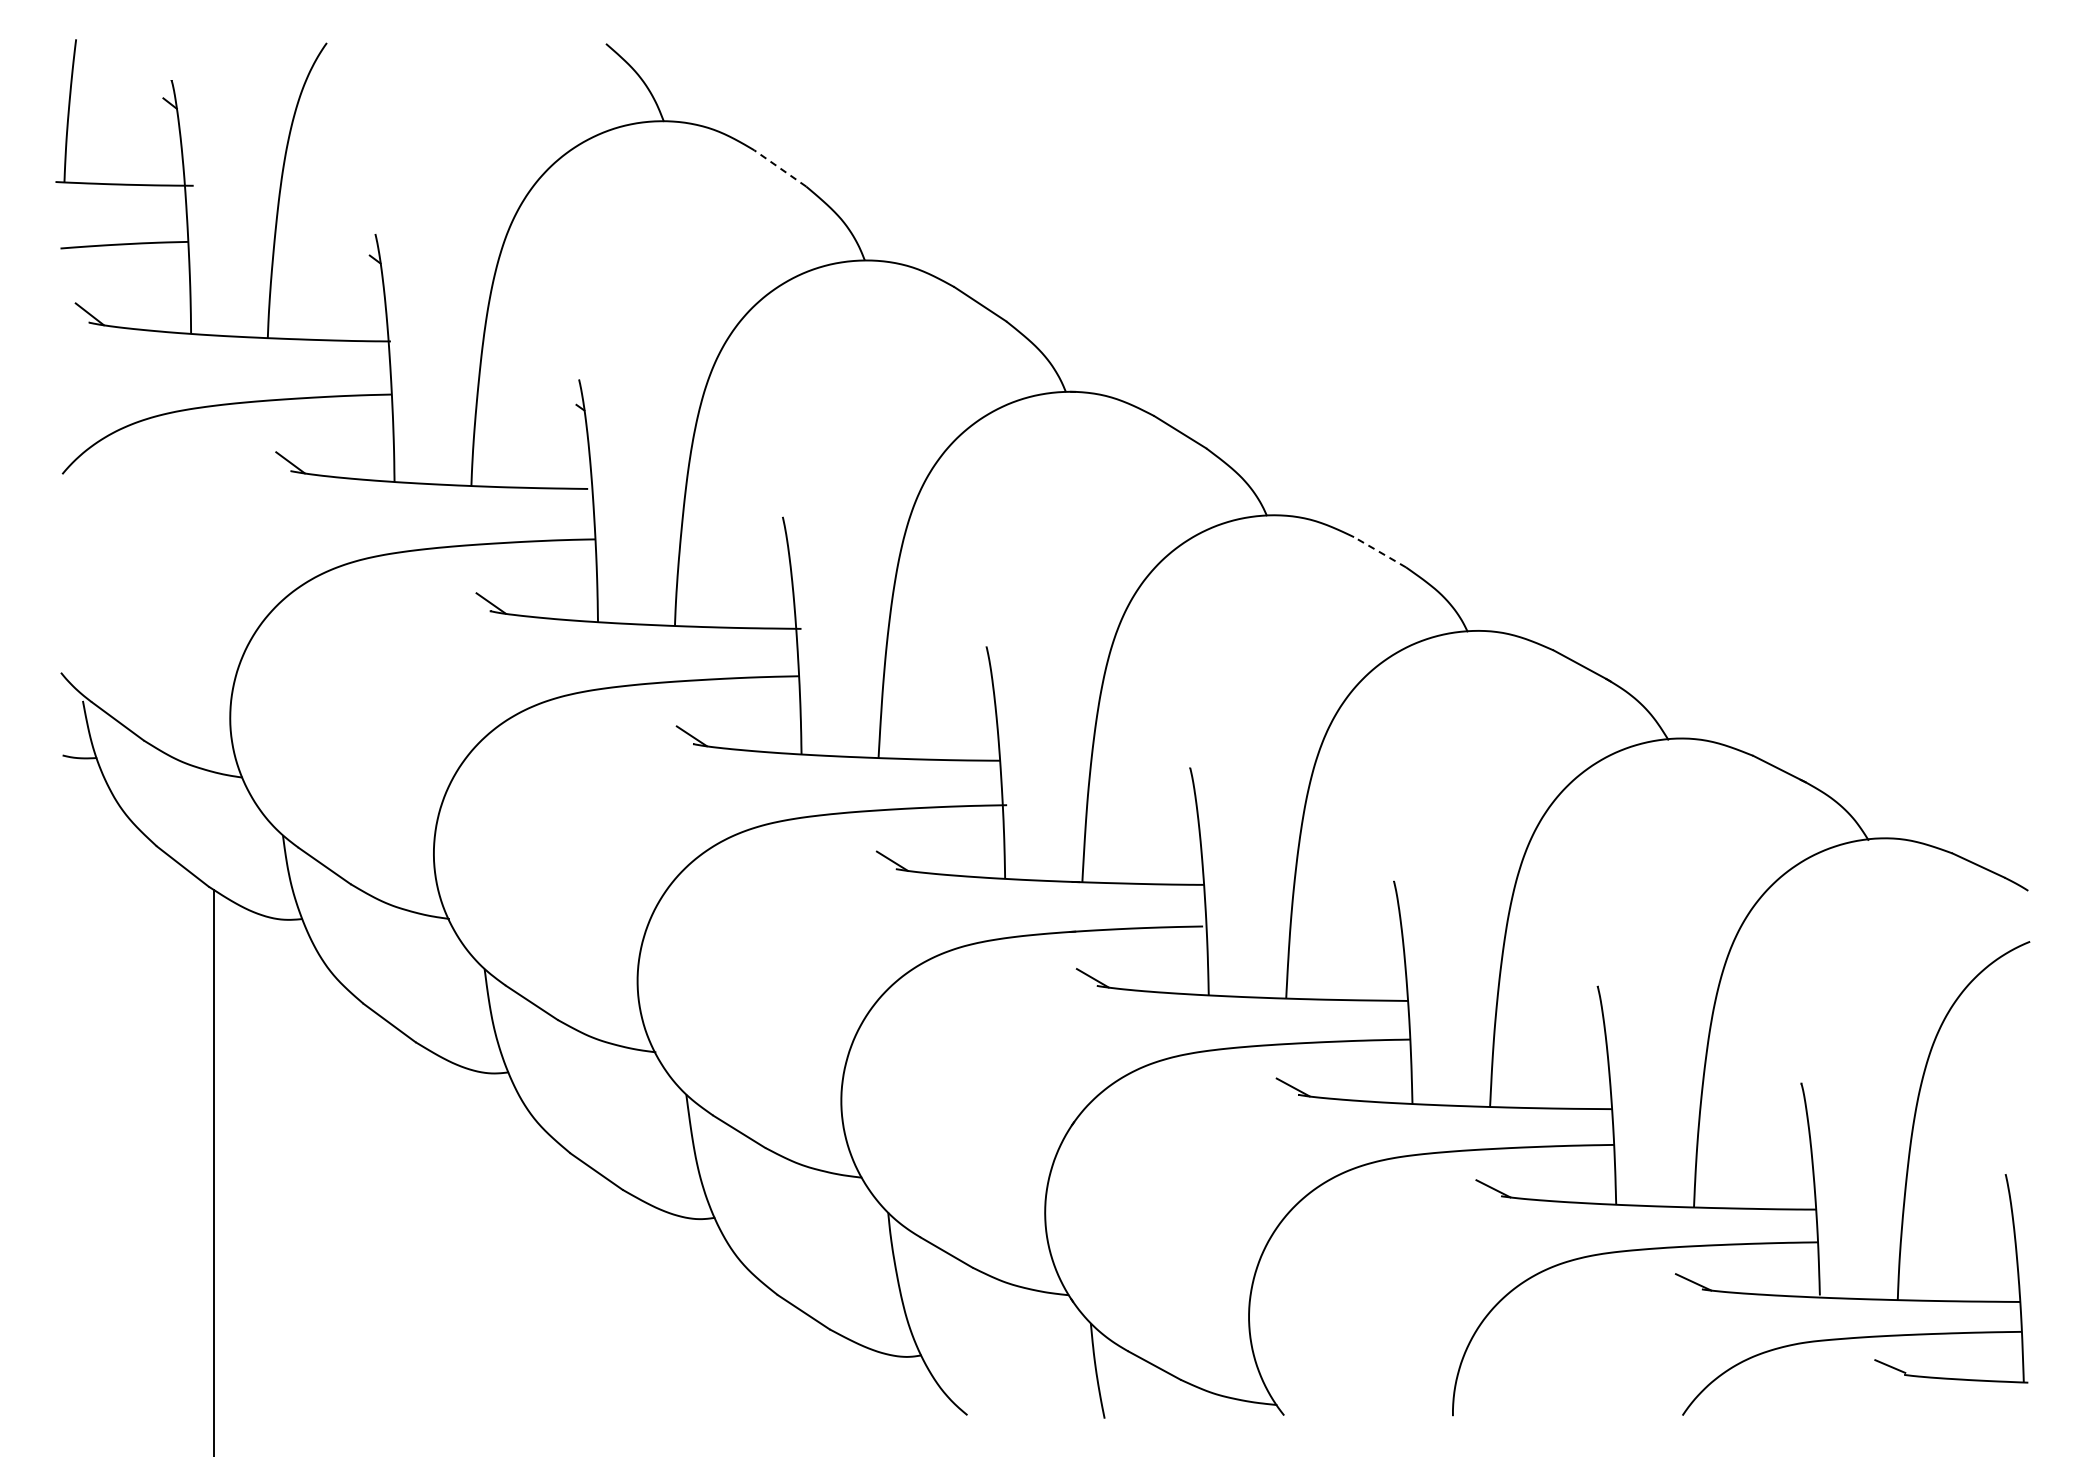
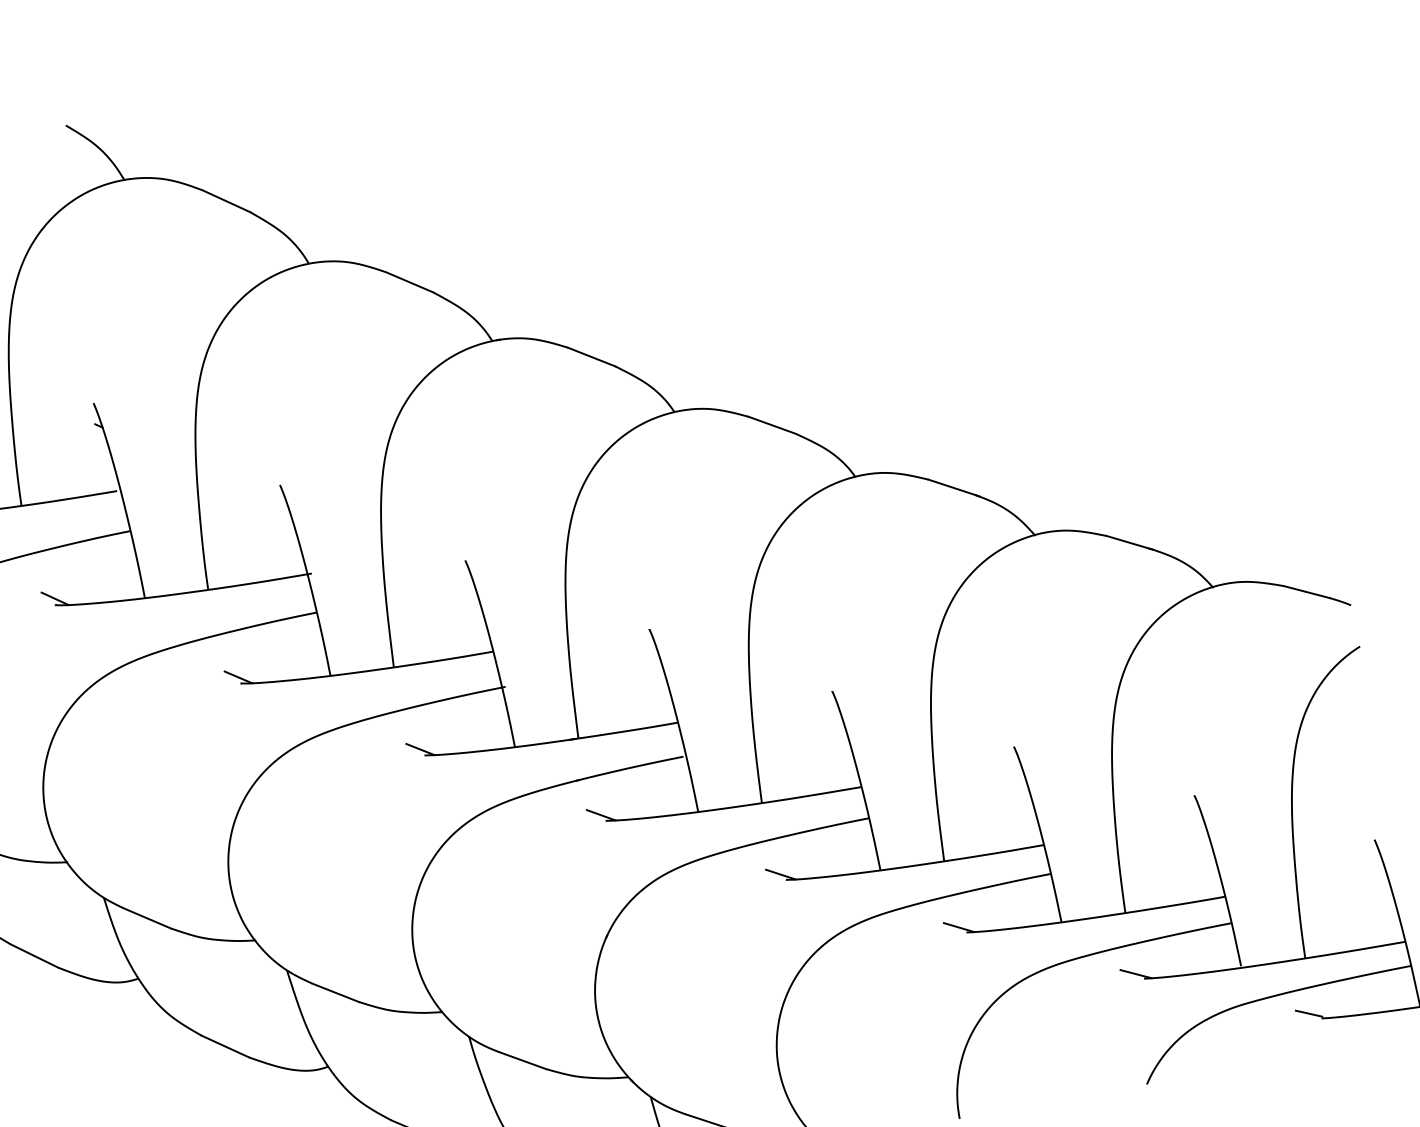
line: (780, 168) -> (226, 201), dashed -> solid
line: (1379, 552) -> (771, 425), dashed -> solid

